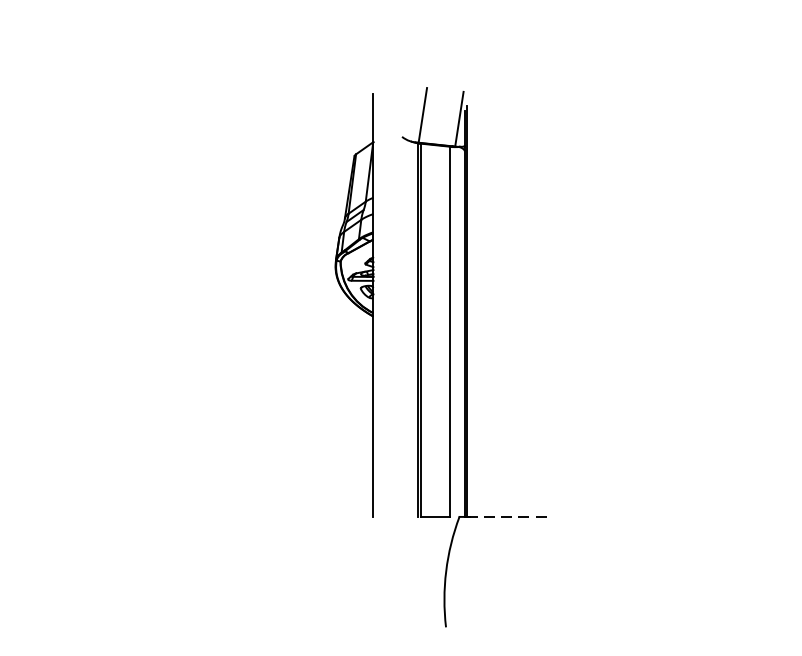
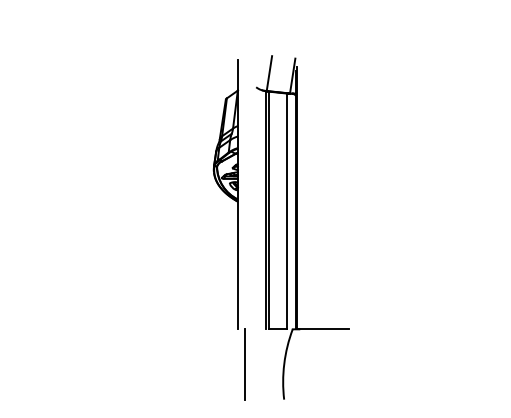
line: (507, 517) -> (323, 329), dashed -> solid
line: (385, 572) -> (245, 364), added

